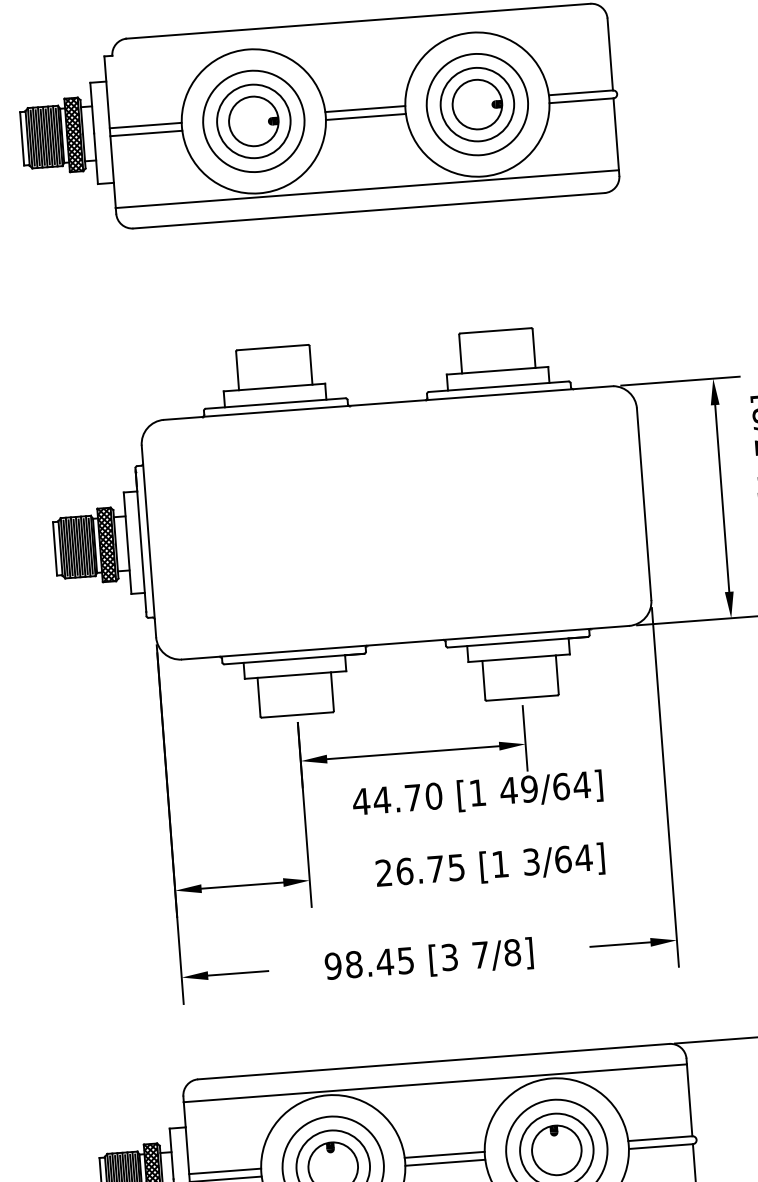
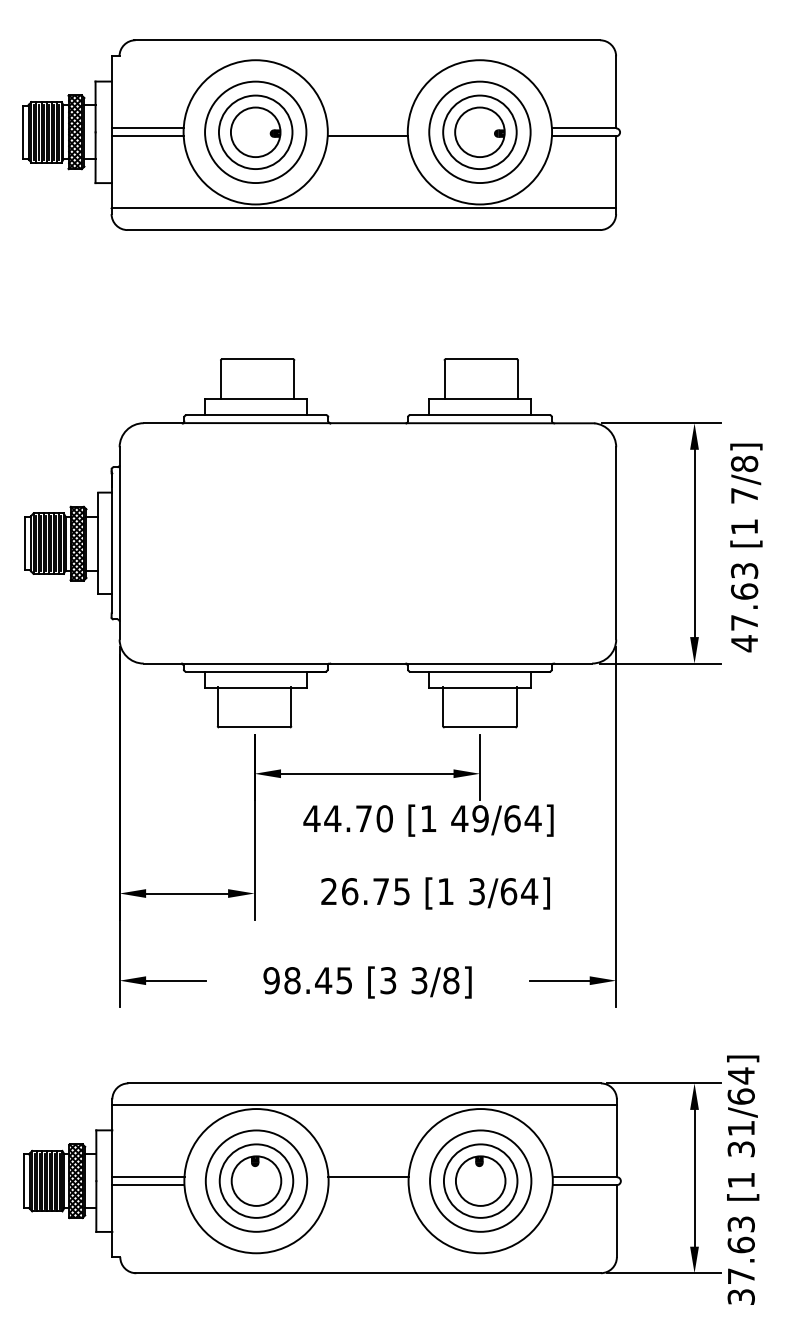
line: (365, 109) -> (367, 128), removed
text: (480, 954) -> (419, 980), 7/8] -> 3/8]
line: (445, 1163) -> (368, 1185), removed

